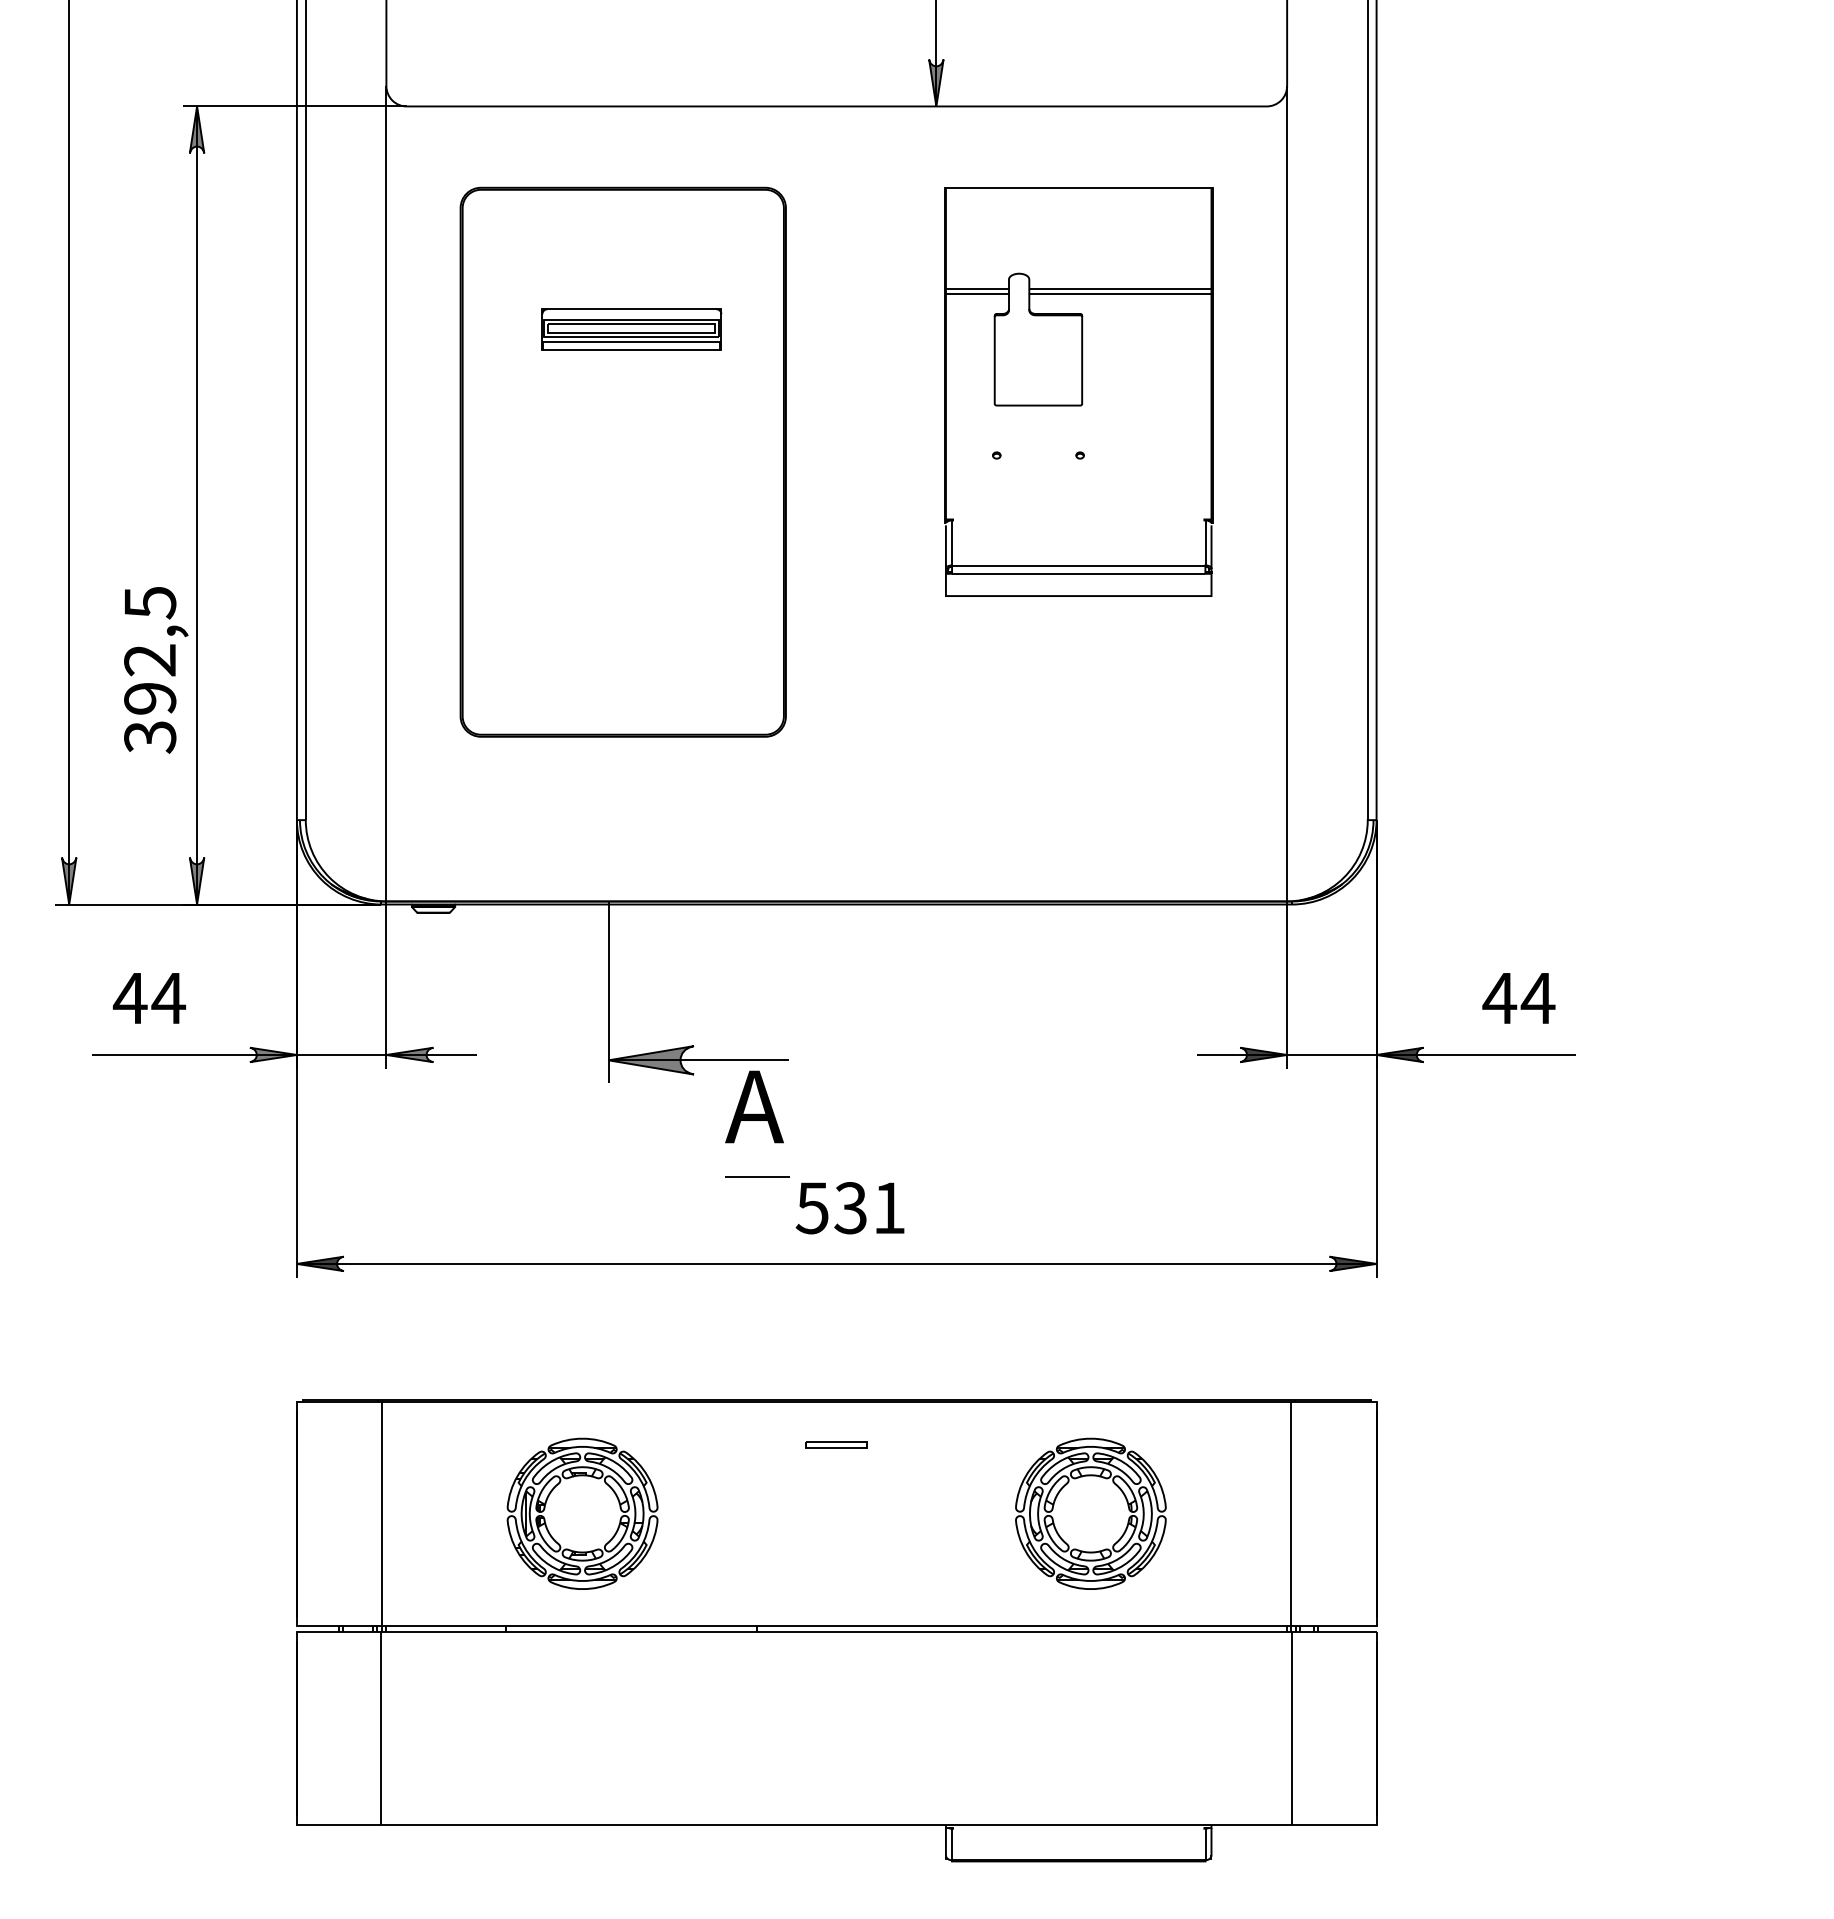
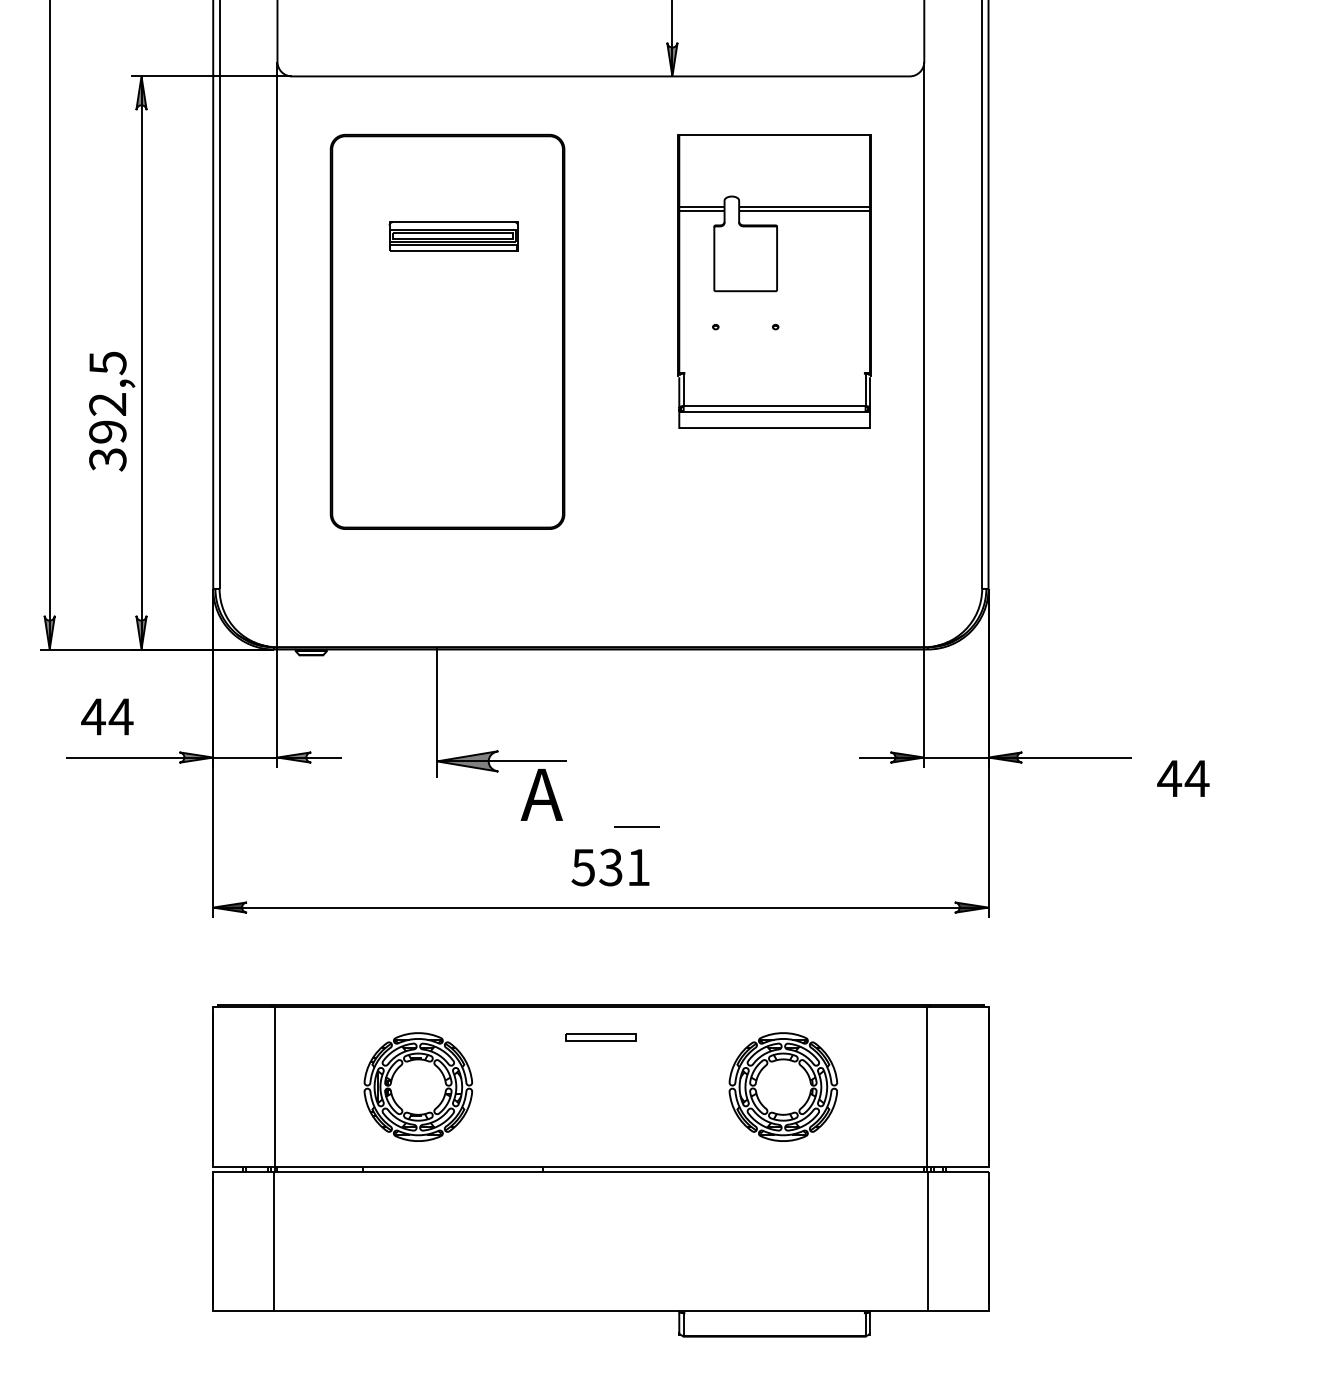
text: (156, 670) -> (112, 411), moved
text: (1518, 998) -> (1183, 778), moved
line: (757, 1176) -> (637, 826), moved
part: (836, 1444) -> (600, 1037), size x1.6

